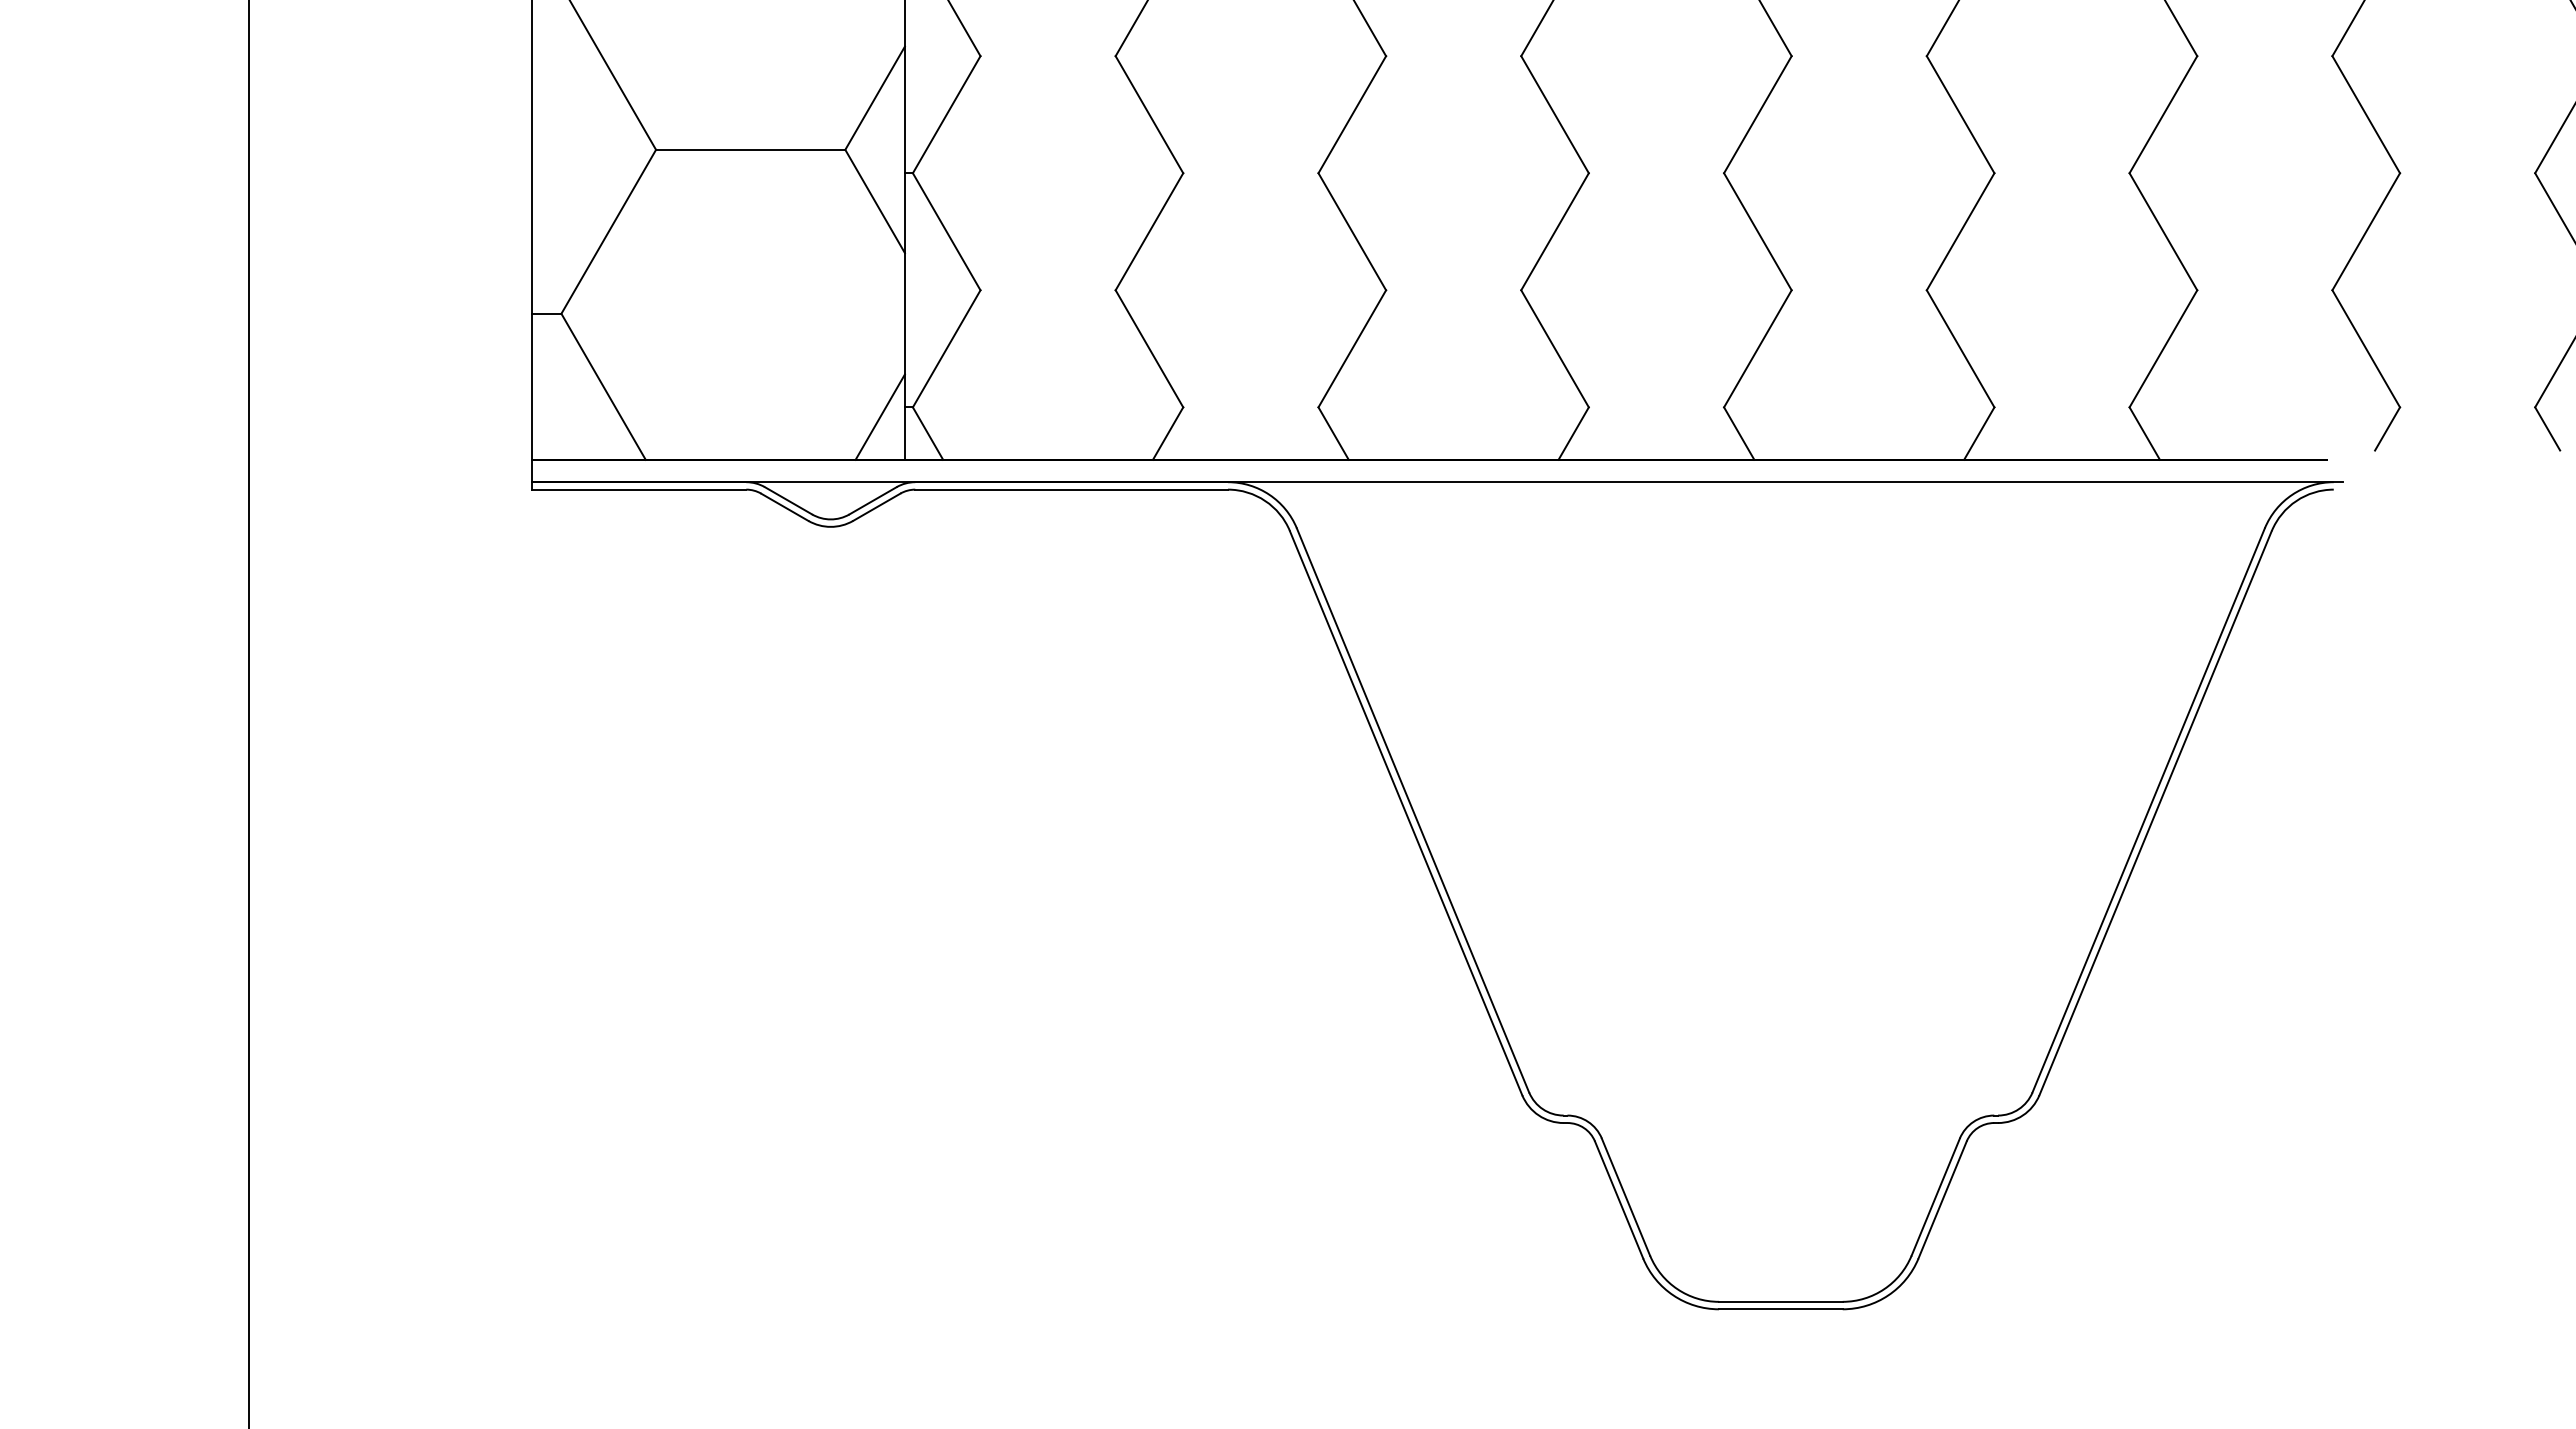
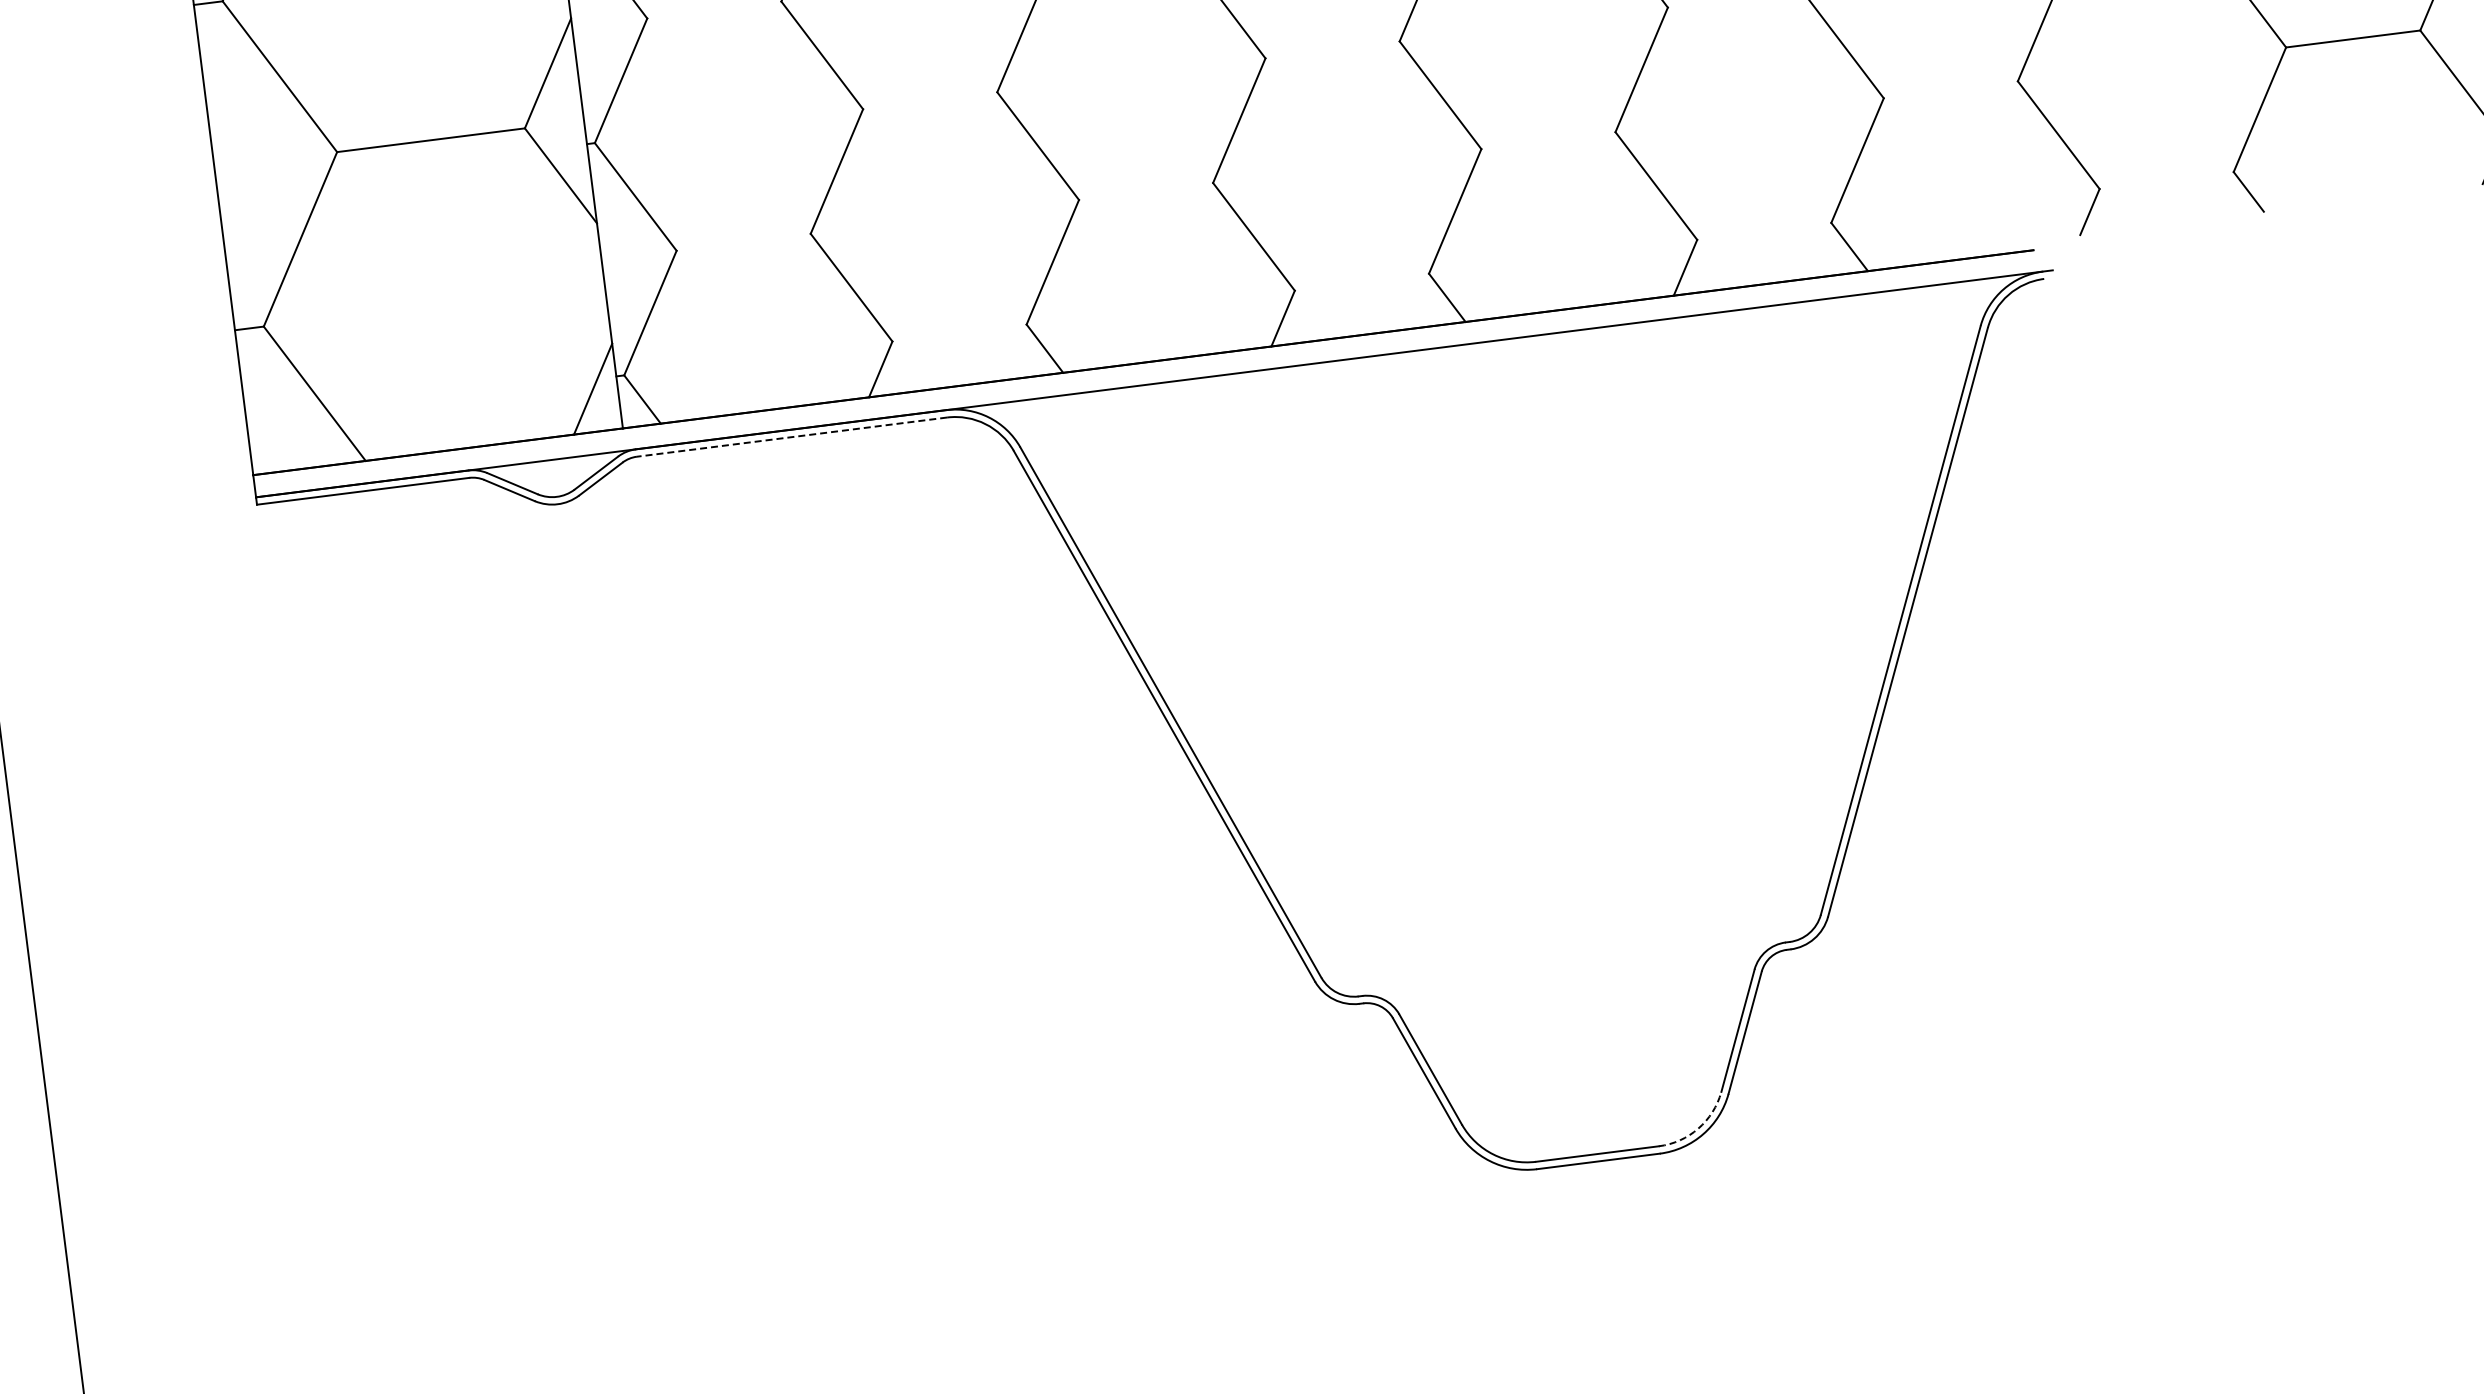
line: (1071, 489) -> (791, 437), solid -> dashed
arc: (1884, 1289) -> (1698, 1128), solid -> dashed

